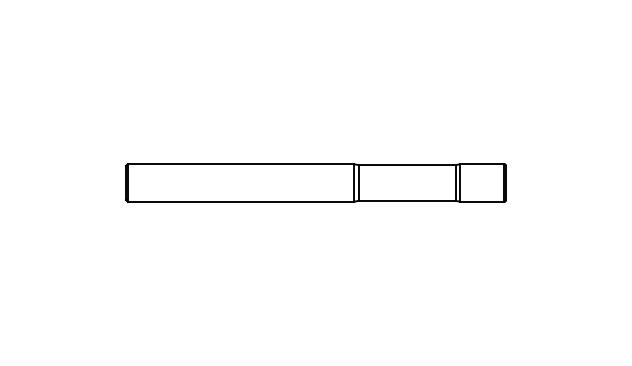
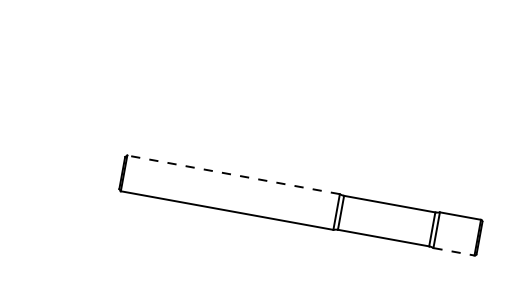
line: (240, 164) -> (233, 175), solid -> dashed
line: (482, 201) -> (454, 251), solid -> dashed

